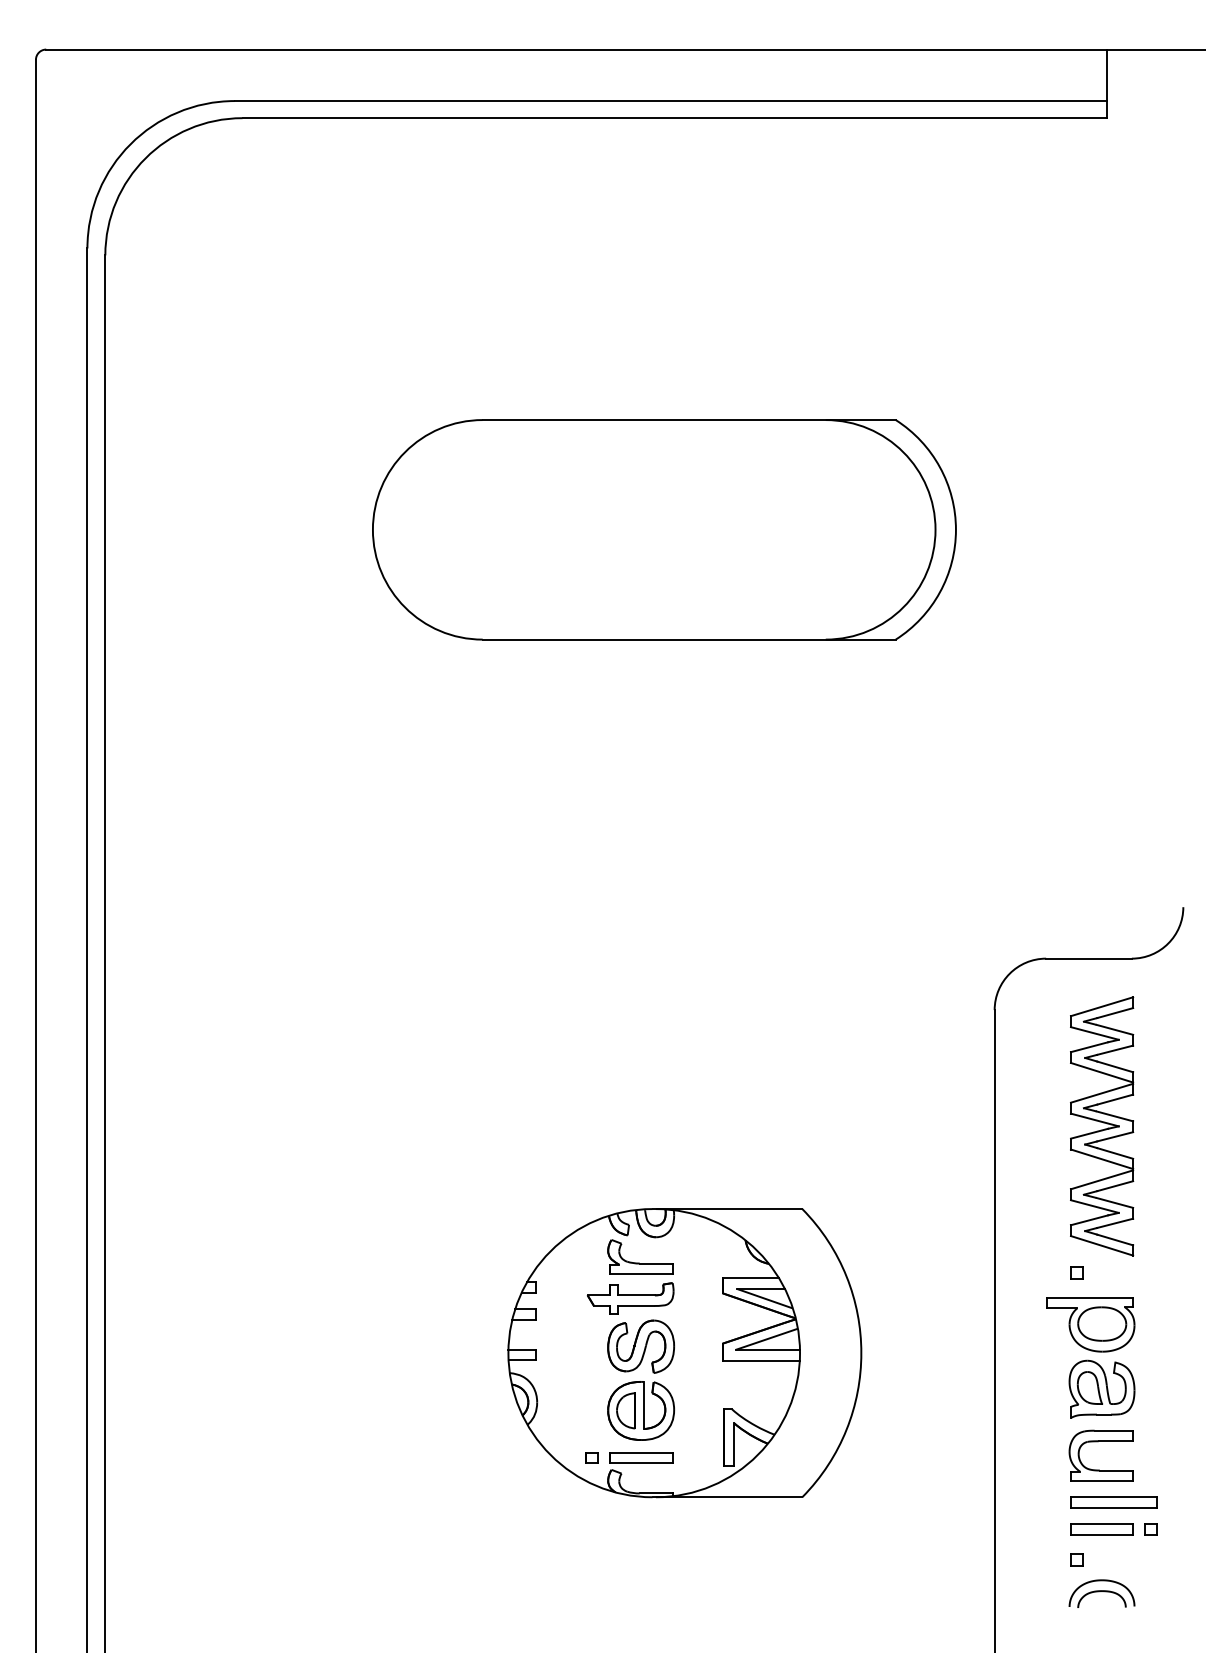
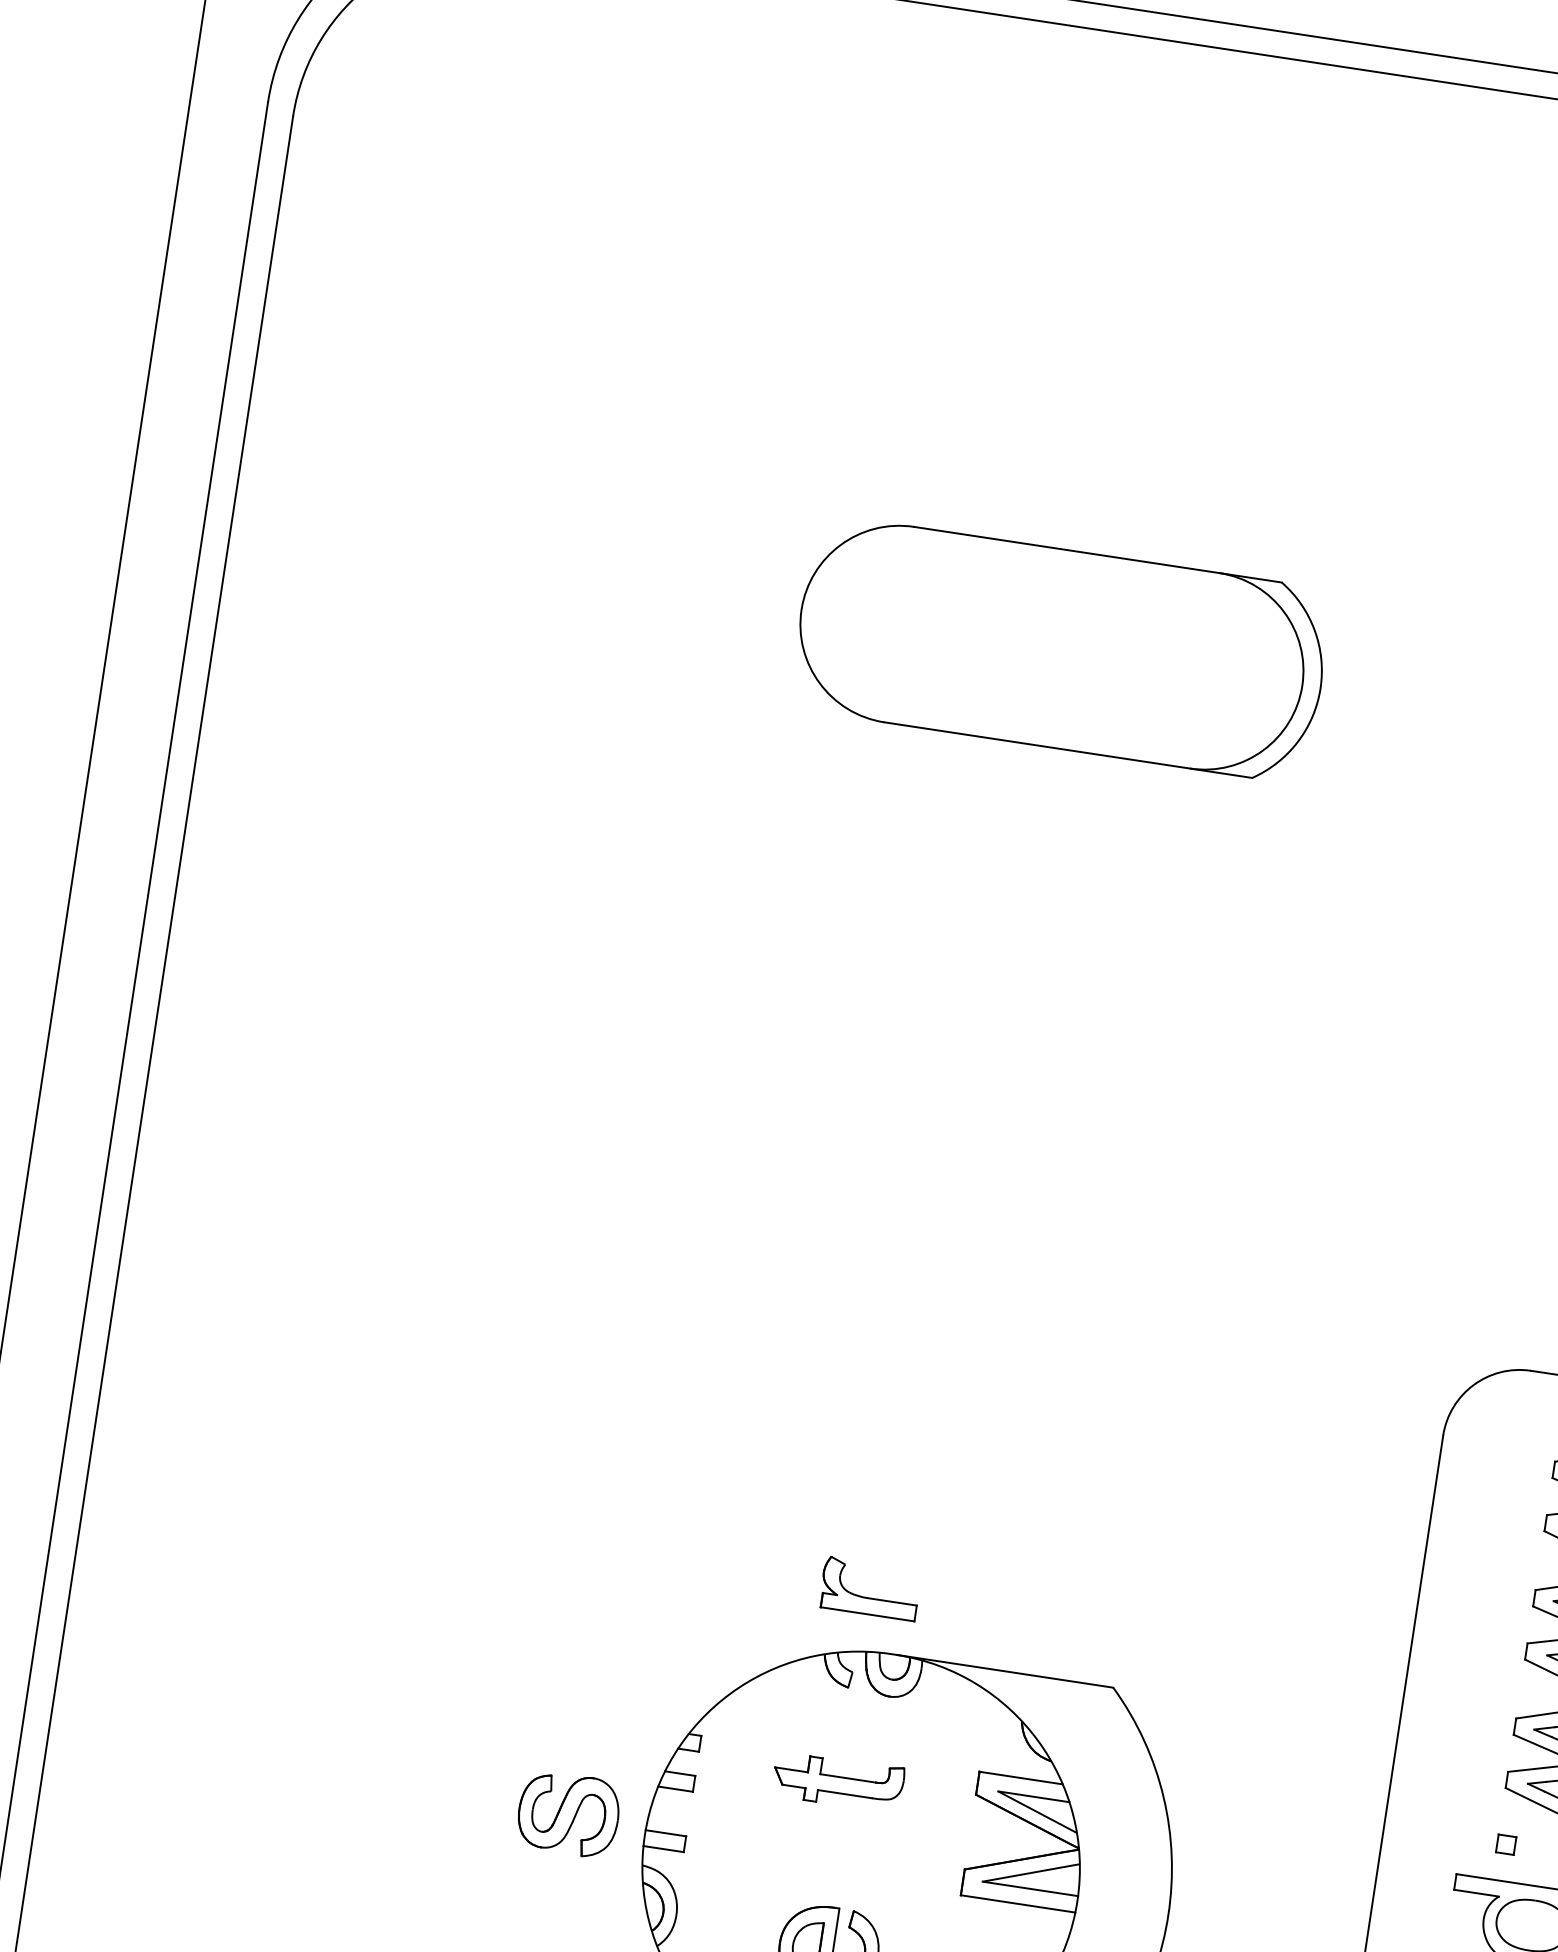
part: (664, 529) -> (1061, 648), size x0.6
part: (639, 1262) -> (867, 1596), moved
part: (640, 1346) -> (567, 1813), moved

